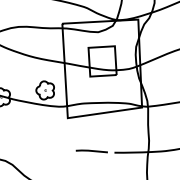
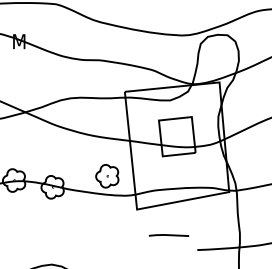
line: (92, 151) -> (169, 235), moved

